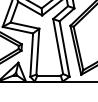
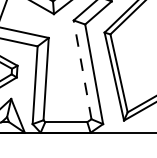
line: (58, 46) -> (83, 69), solid -> dashed

